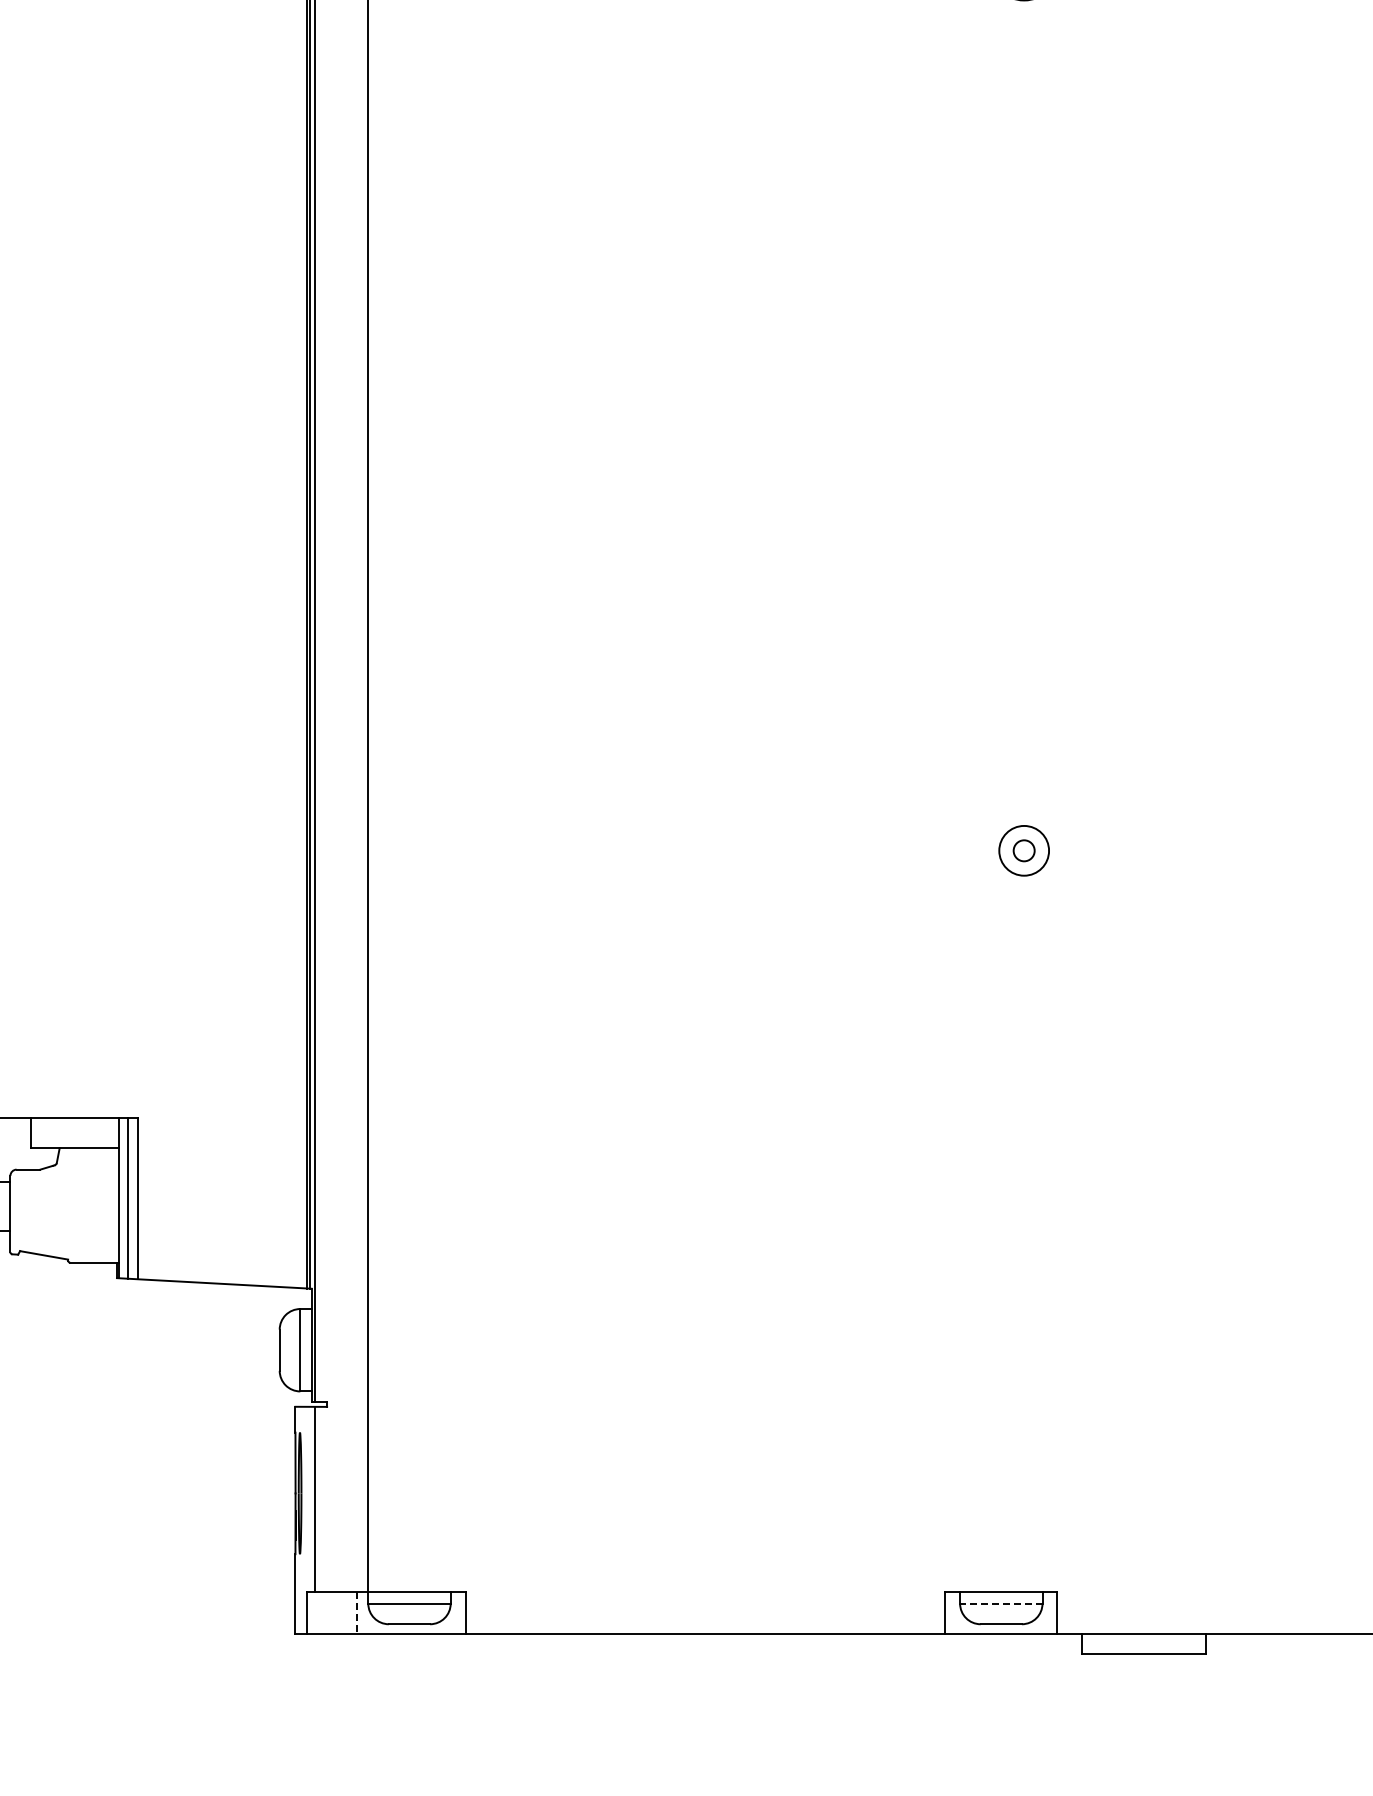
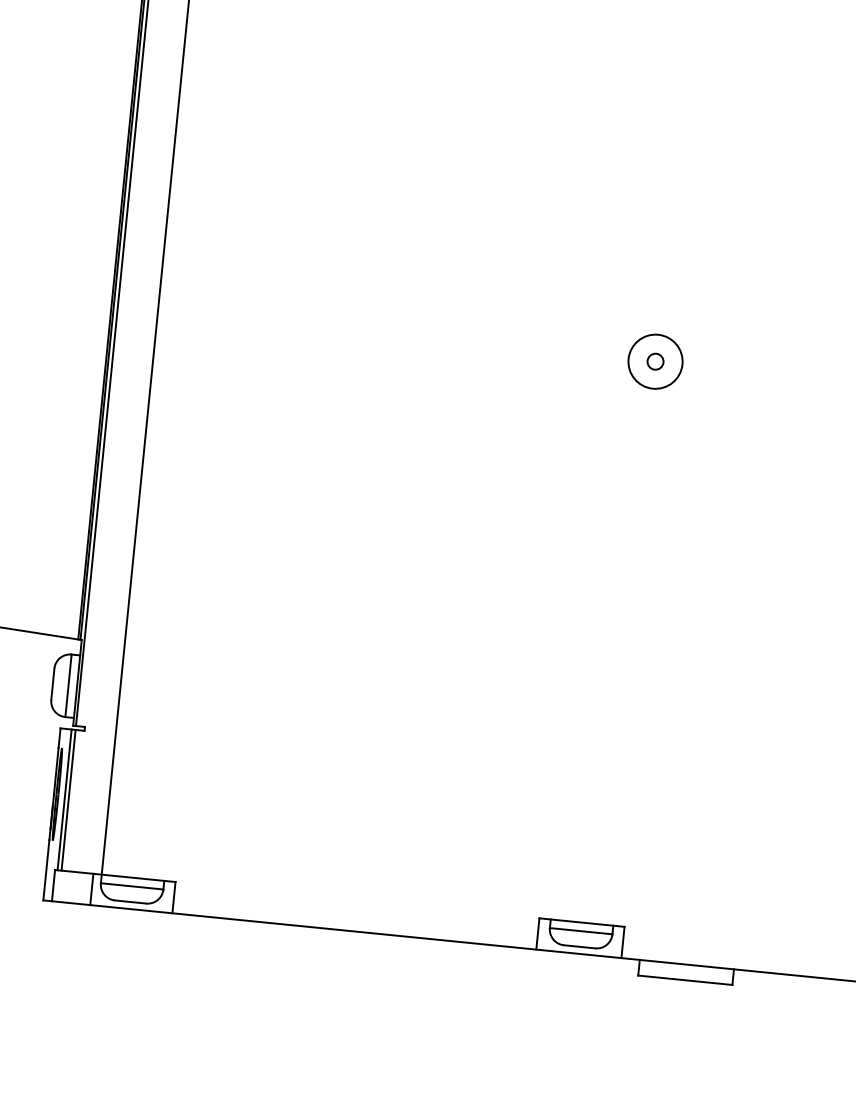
circle: (1023, 850) -> (655, 361), size x1.43
line: (310, 1499) -> (64, 799), added
line: (1000, 1603) -> (580, 931), dashed -> solid
line: (357, 1612) -> (92, 889), dashed -> solid

